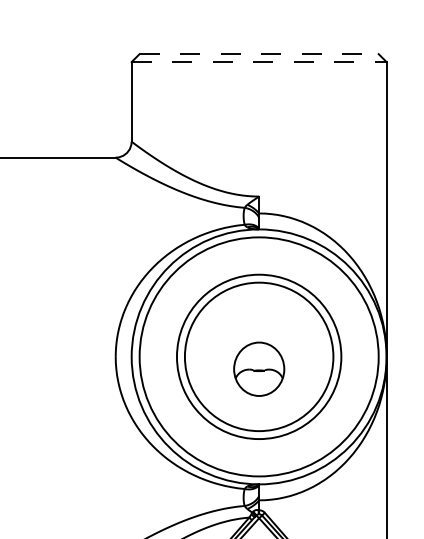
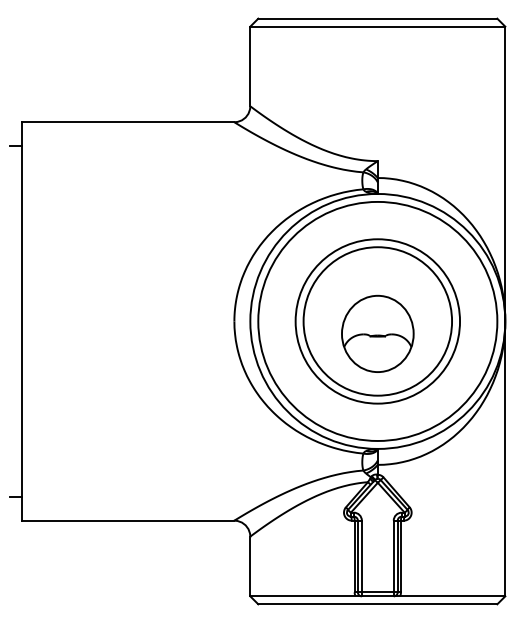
line: (258, 53) -> (377, 18), dashed -> solid
line: (259, 61) -> (378, 26), dashed -> solid
part: (258, 368) -> (377, 333), size x1.43

